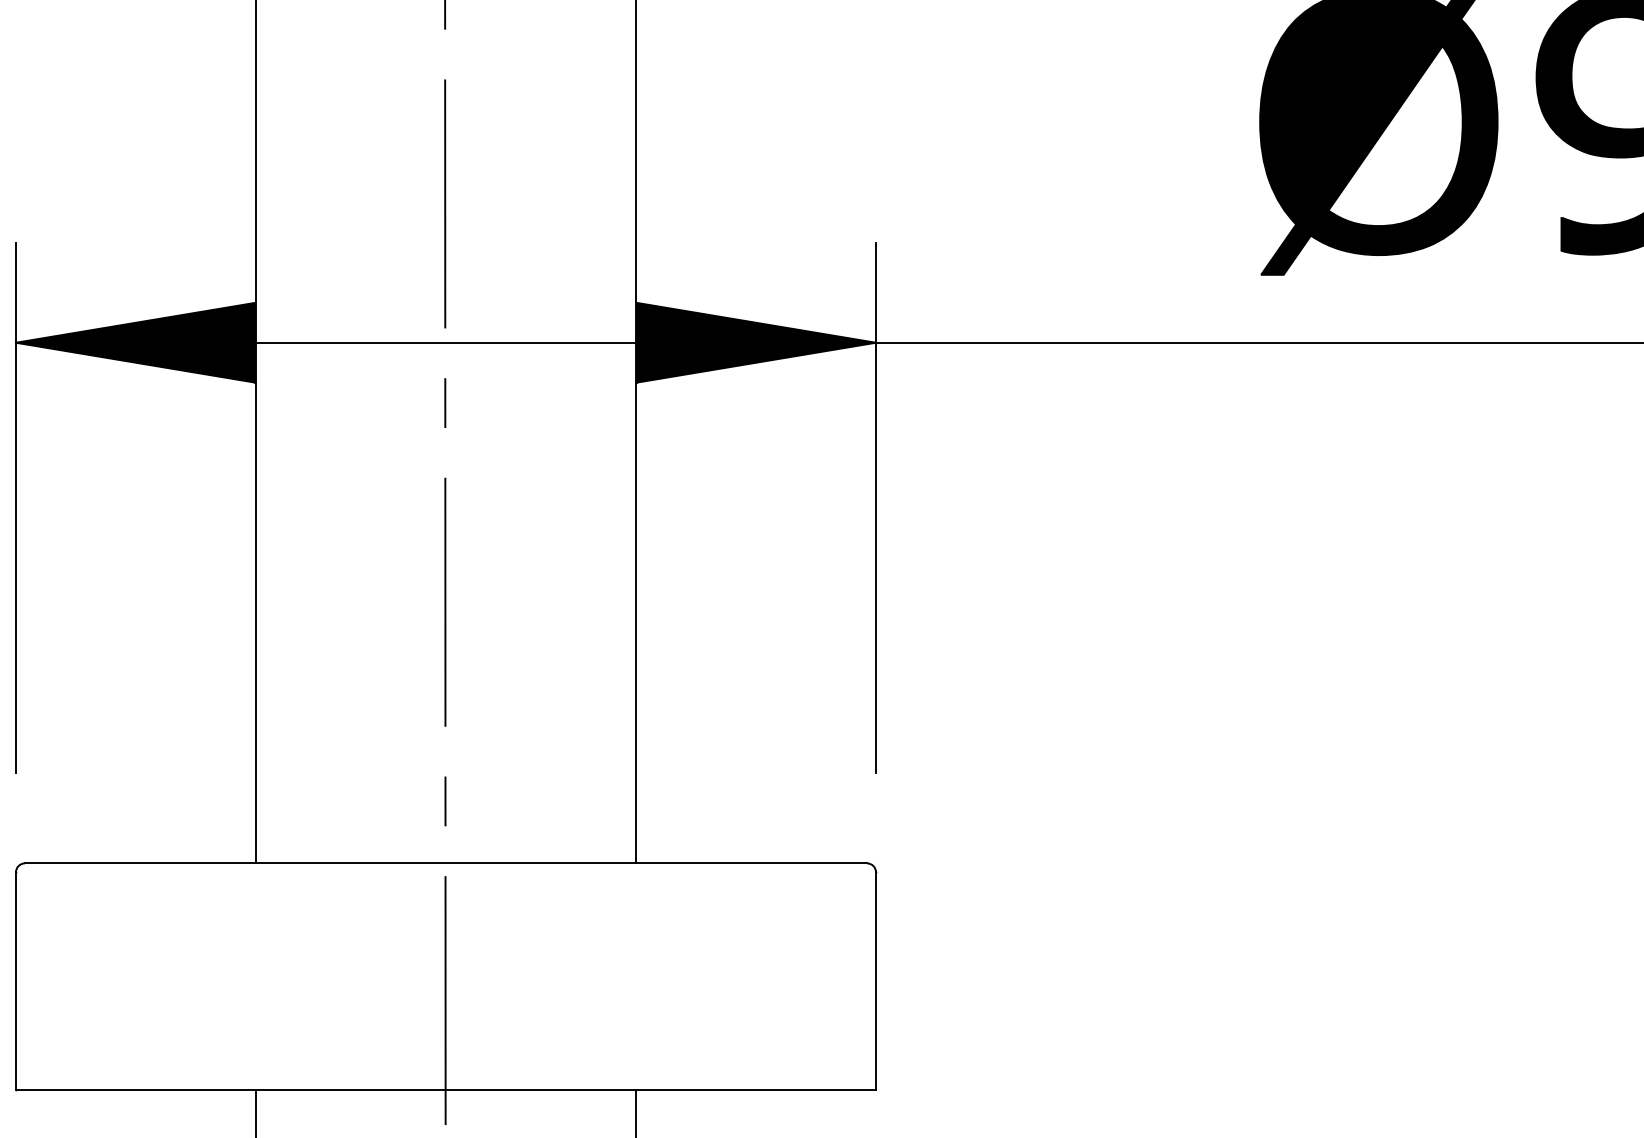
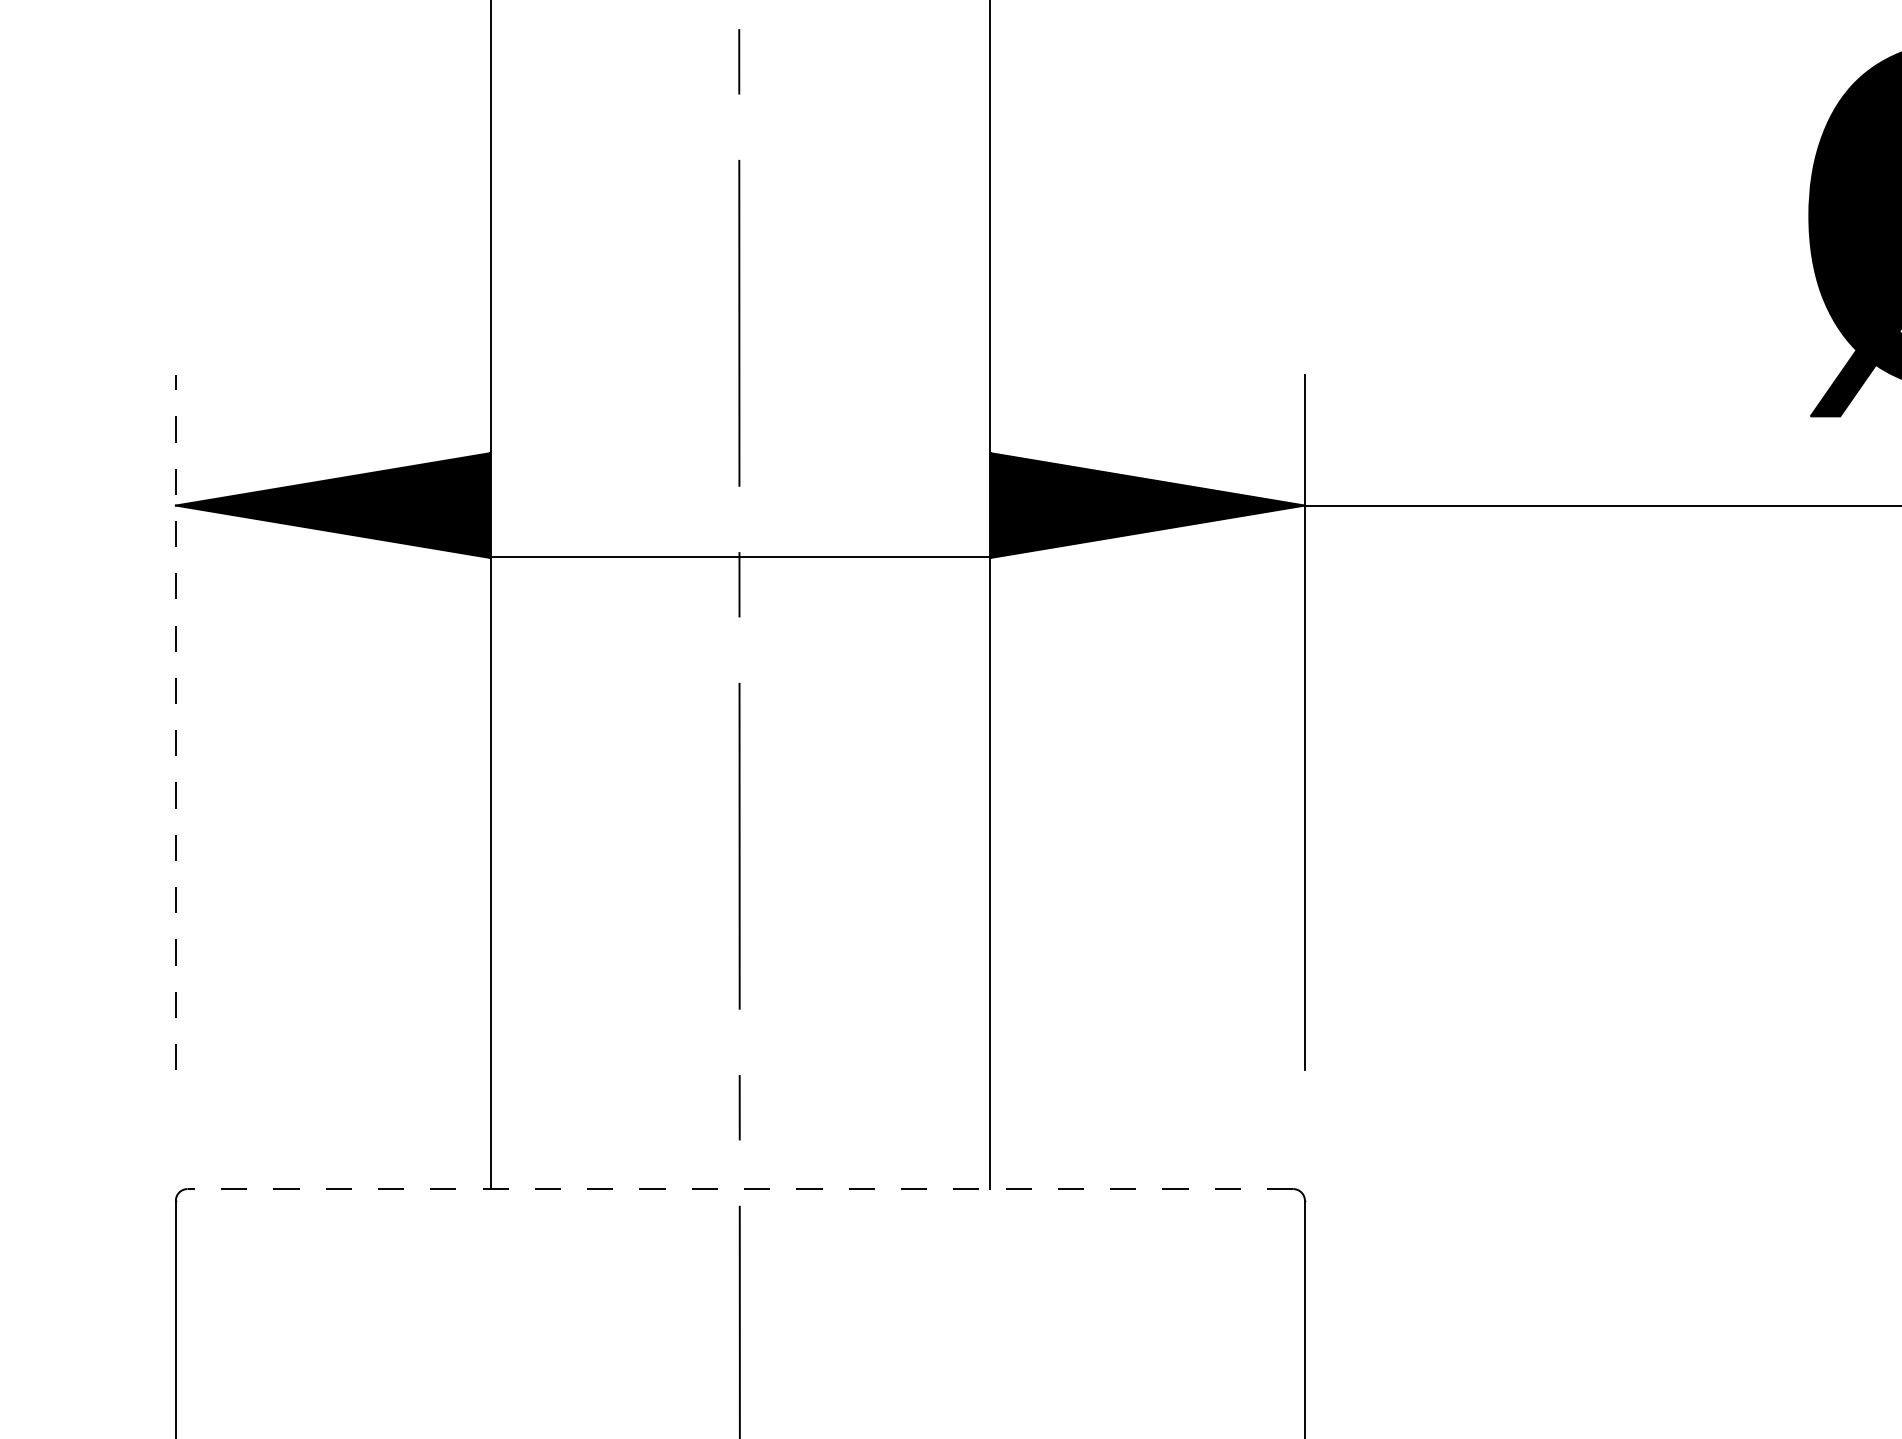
line: (446, 342) -> (741, 556), moved
line: (16, 507) -> (176, 721), solid -> dashed
line: (445, 863) -> (739, 1189), solid -> dashed

